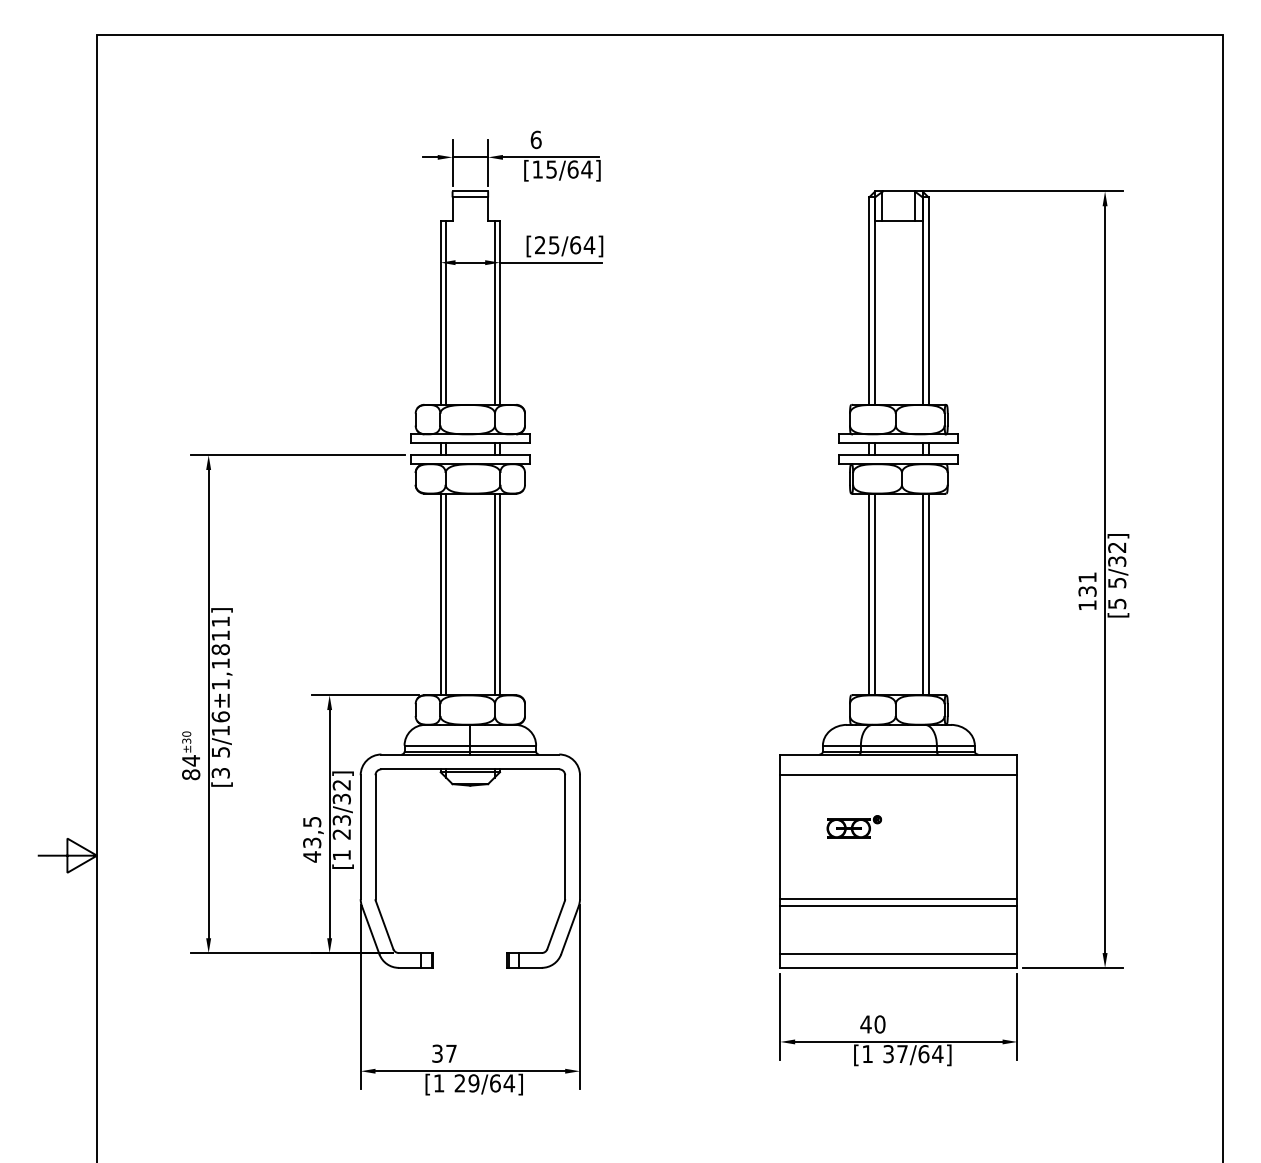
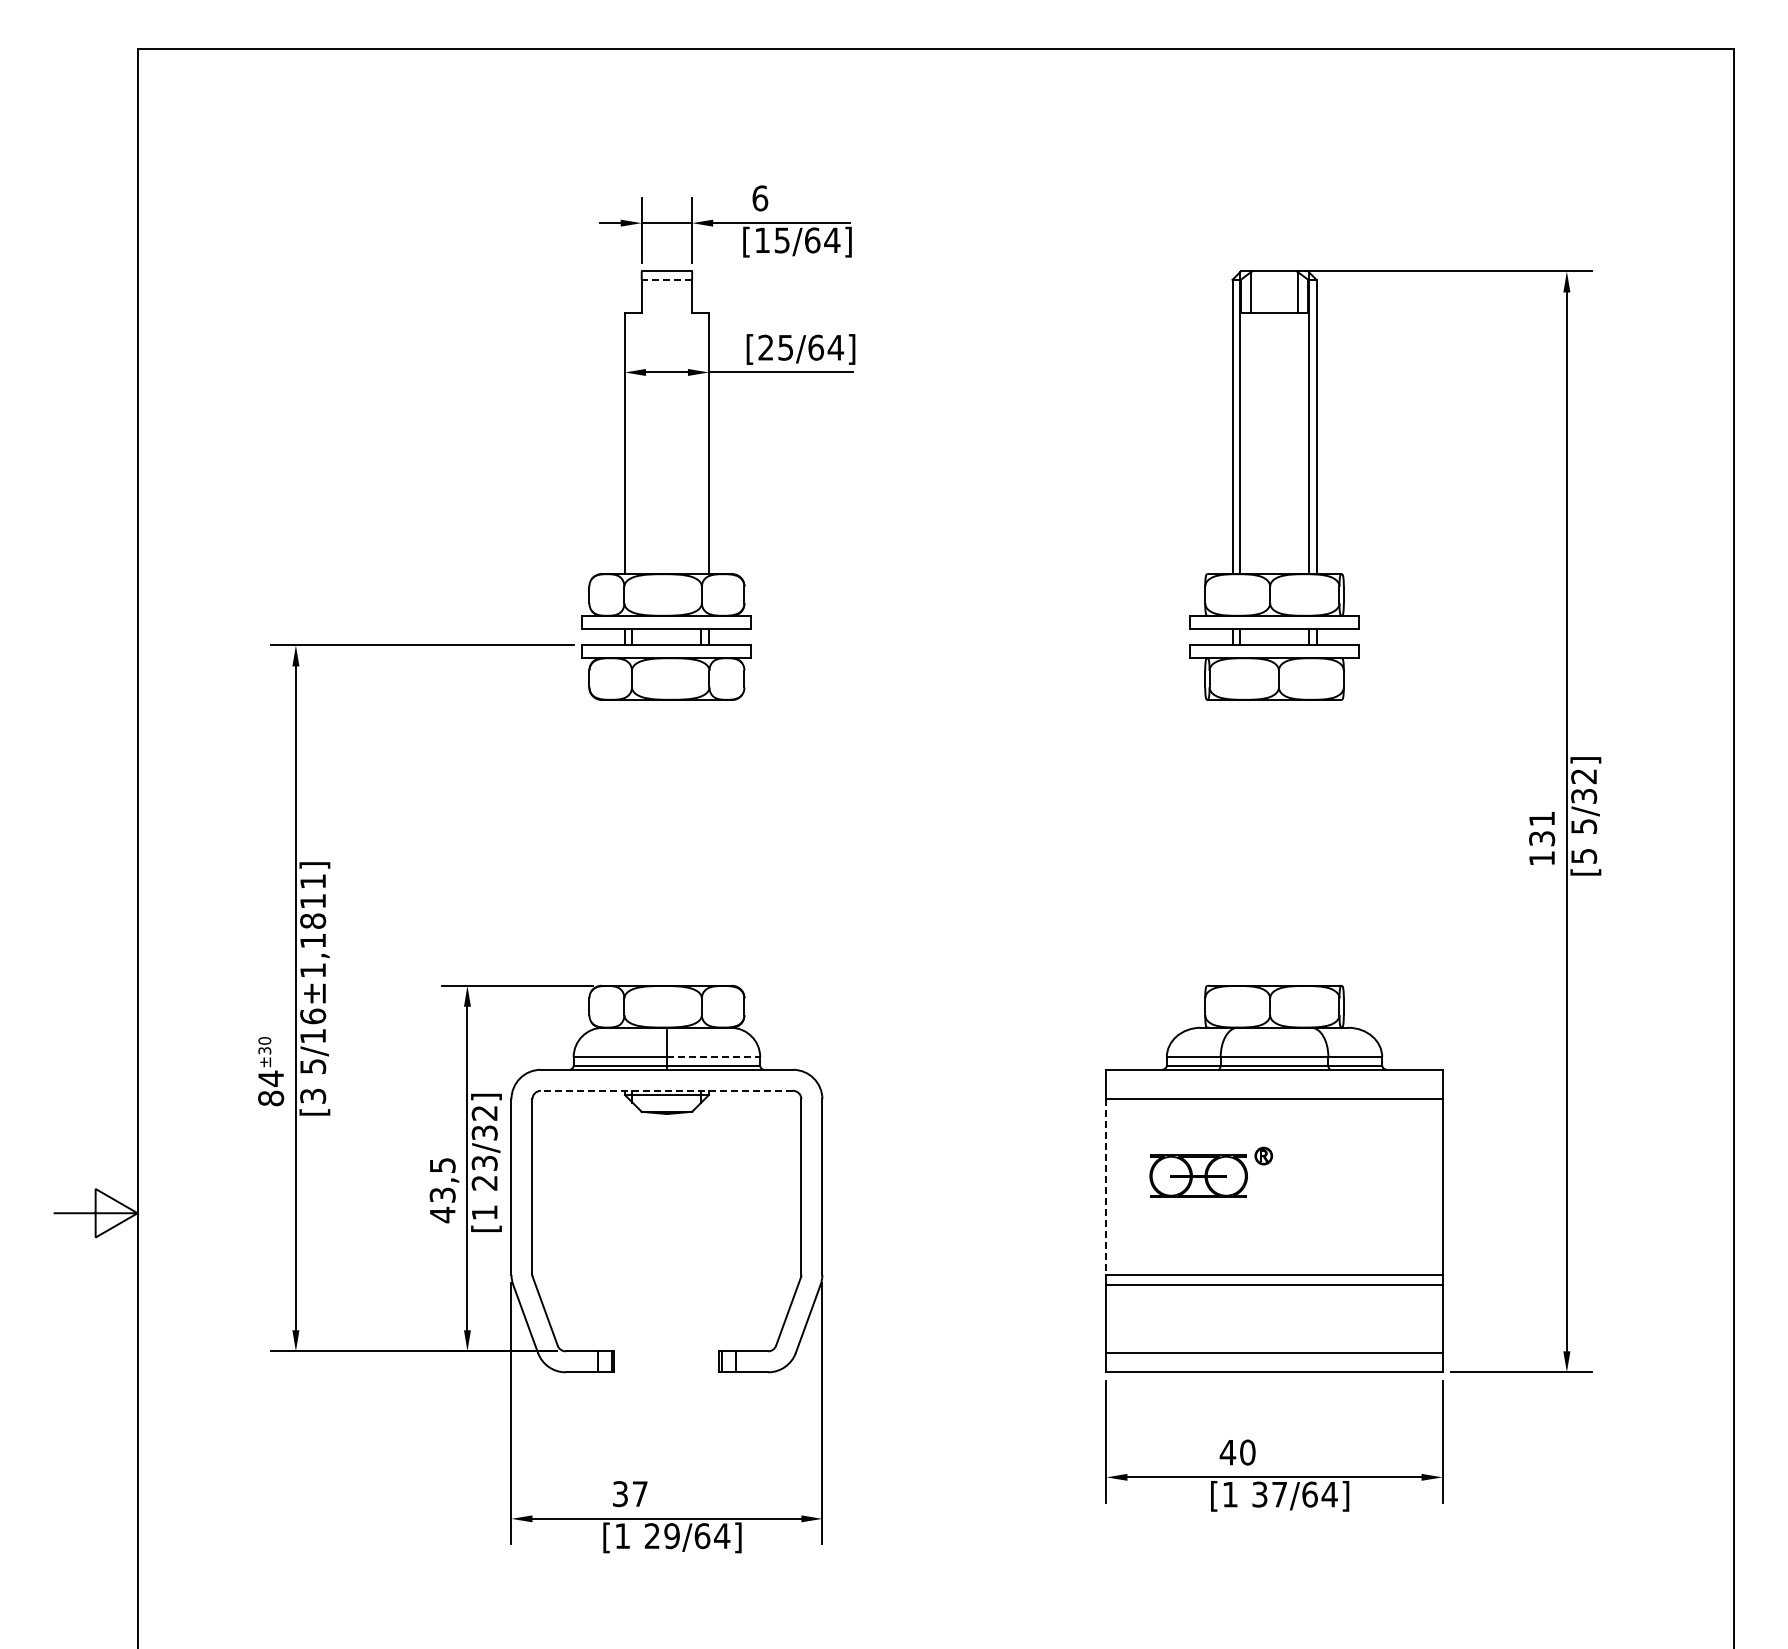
line: (470, 197) -> (666, 279), solid -> dashed
line: (446, 312) -> (632, 443), removed
line: (494, 312) -> (701, 443), removed
line: (440, 594) -> (624, 842), removed
line: (446, 594) -> (632, 842), removed
line: (494, 594) -> (701, 842), removed
line: (499, 594) -> (708, 842), removed
line: (869, 594) -> (1232, 842), removed
line: (874, 594) -> (1240, 842), removed
line: (923, 594) -> (1309, 842), removed
line: (928, 594) -> (1316, 842), removed
line: (503, 745) -> (713, 1057), solid -> dashed
line: (470, 769) -> (666, 1090), solid -> dashed
part: (854, 826) -> (1211, 1172), size x1.6
line: (780, 837) -> (1106, 1187), solid -> dashed

